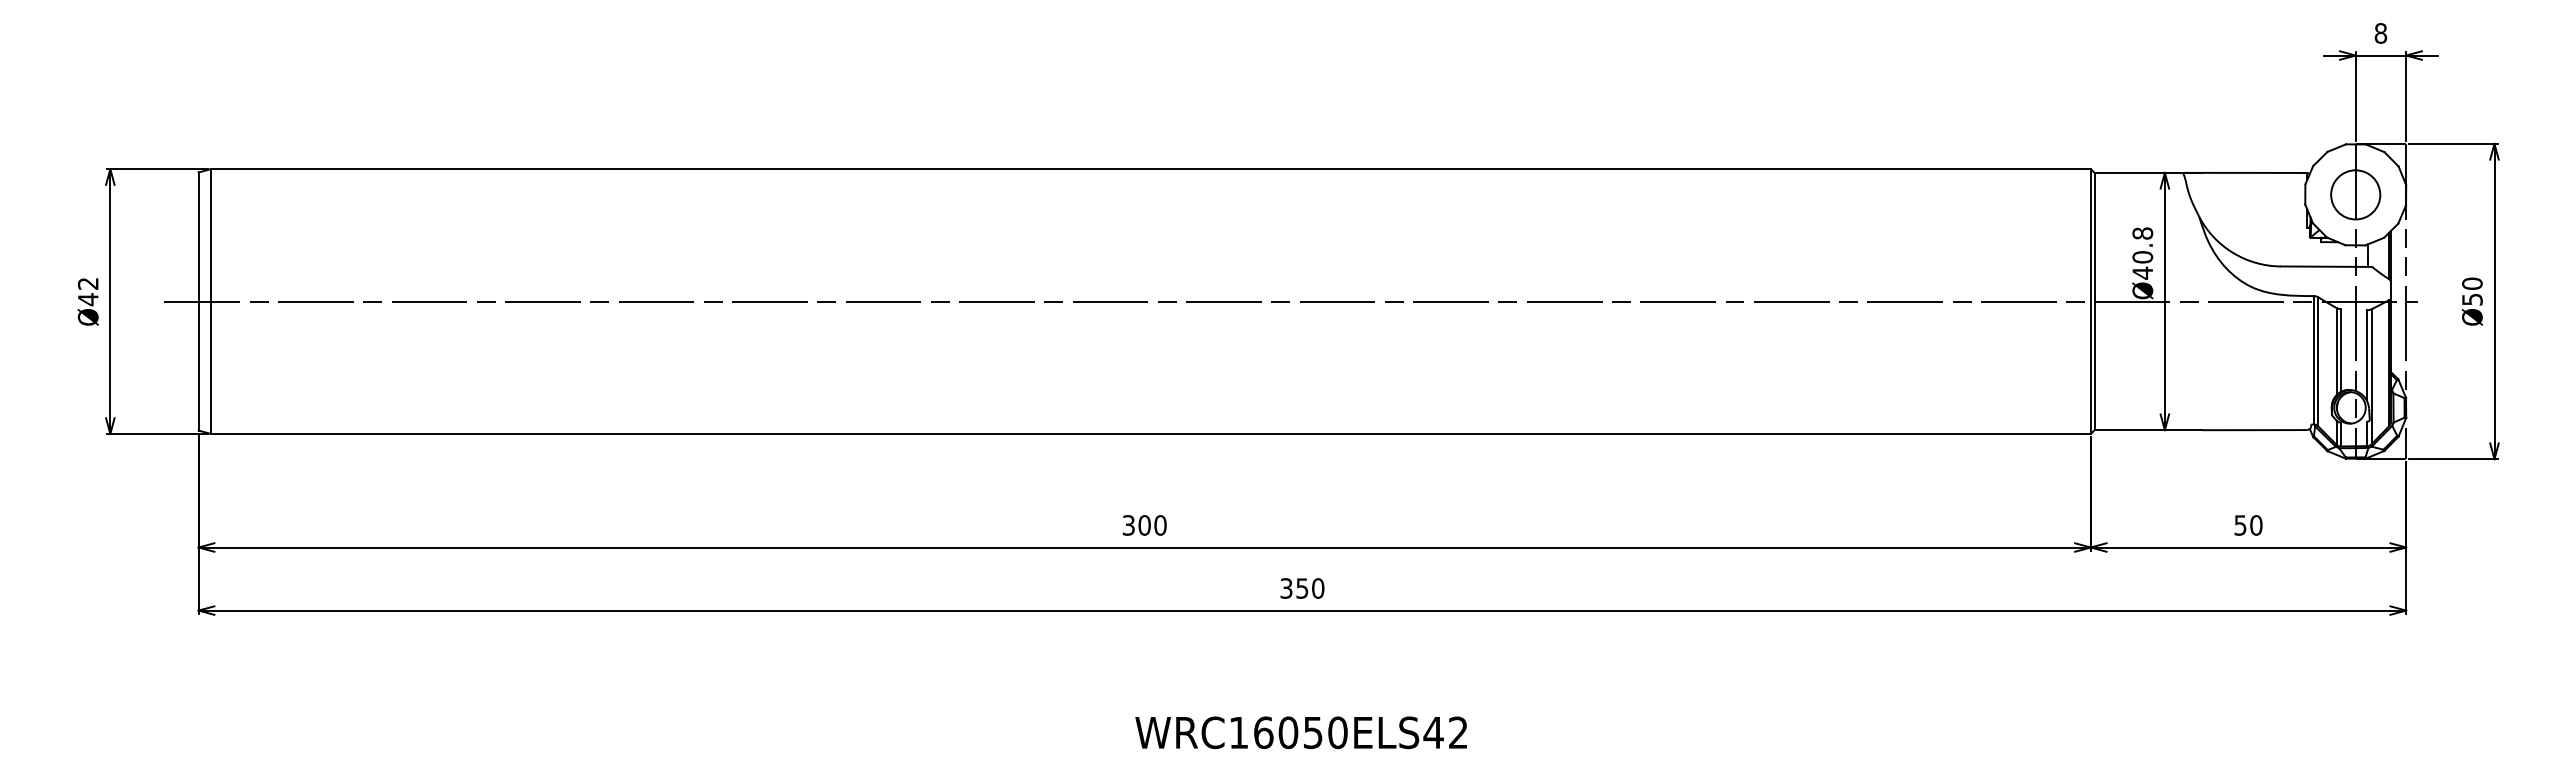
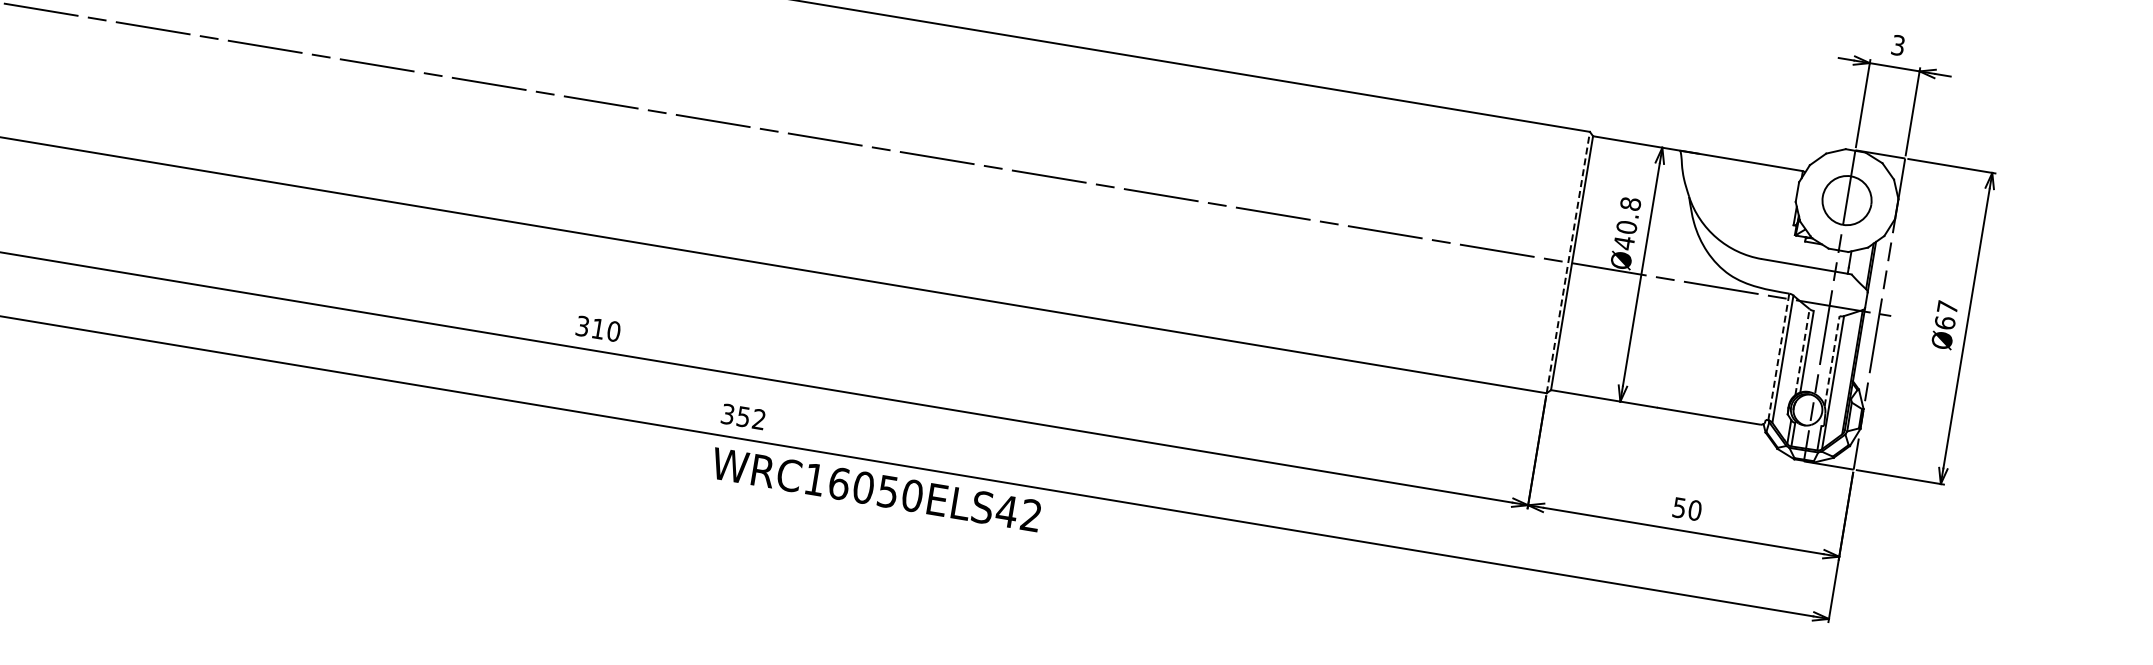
text: (2380, 33) -> (1897, 45), 8 -> 3
text: (2472, 291) -> (1946, 315), Ø50 -> Ø67
line: (2090, 301) -> (1568, 262), solid -> dashed
line: (2336, 351) -> (1802, 351), solid -> dashed
line: (2367, 355) -> (1832, 361), solid -> dashed
line: (2313, 359) -> (1778, 356), solid -> dashed
text: (1144, 525) -> (598, 328), 300 -> 310
text: (1318, 588) -> (759, 419), 350 -> 352
text: (1300, 732) -> (875, 489), moved

